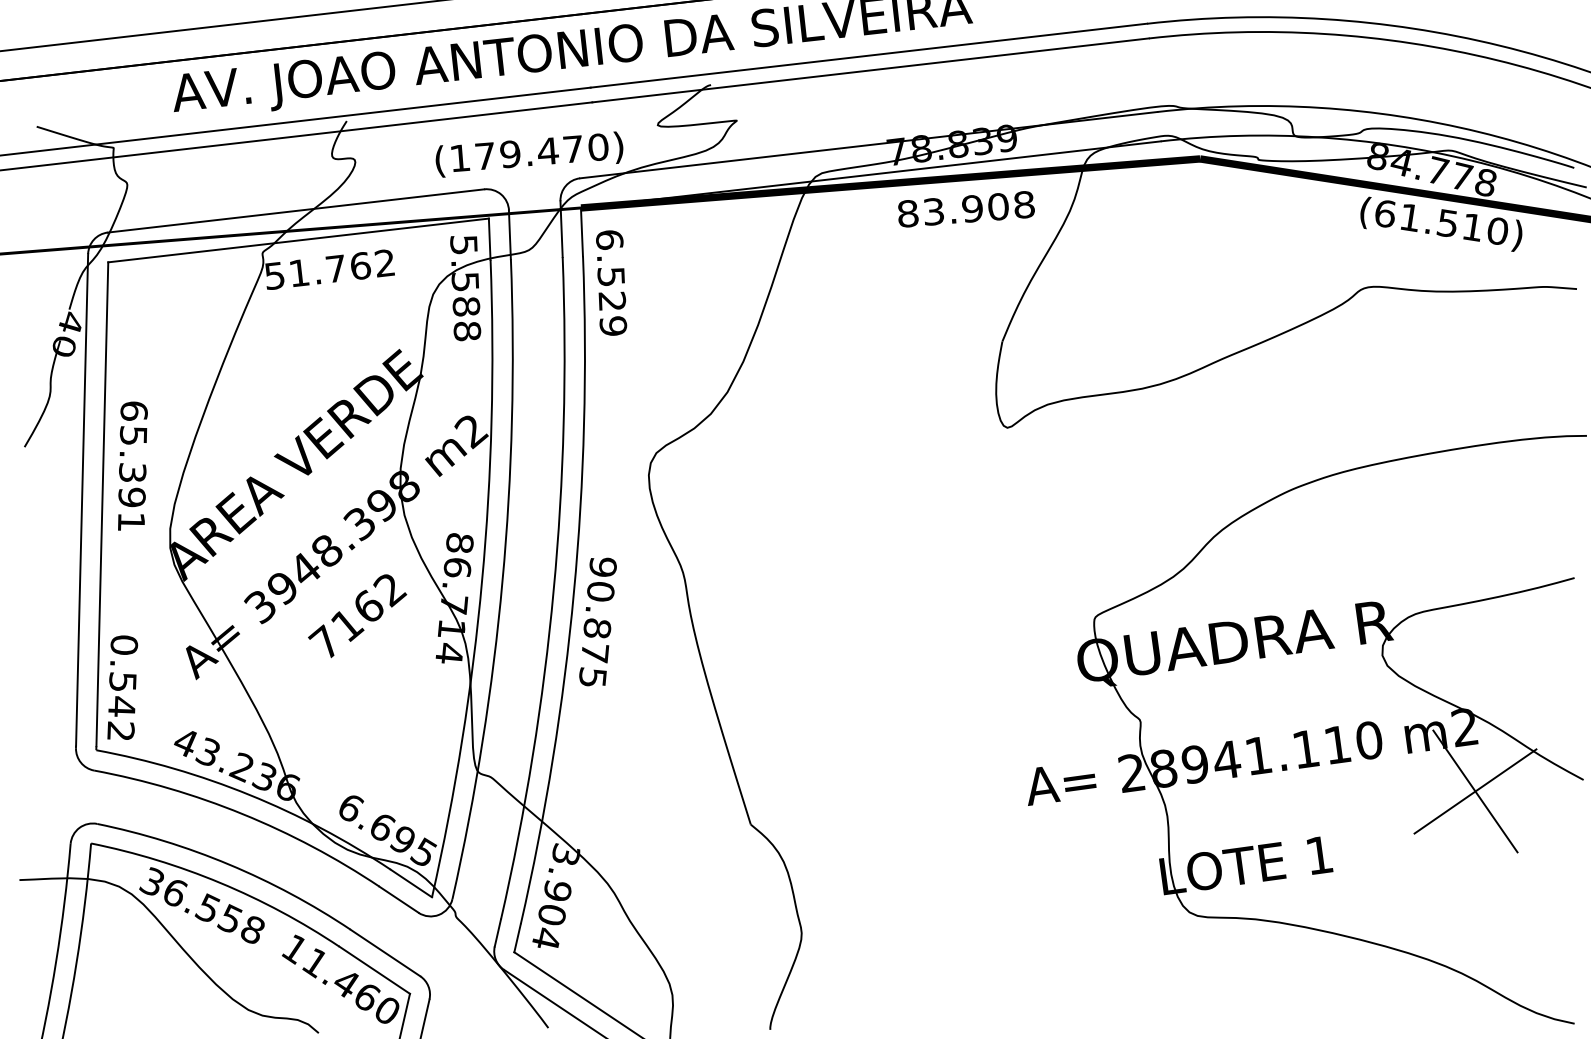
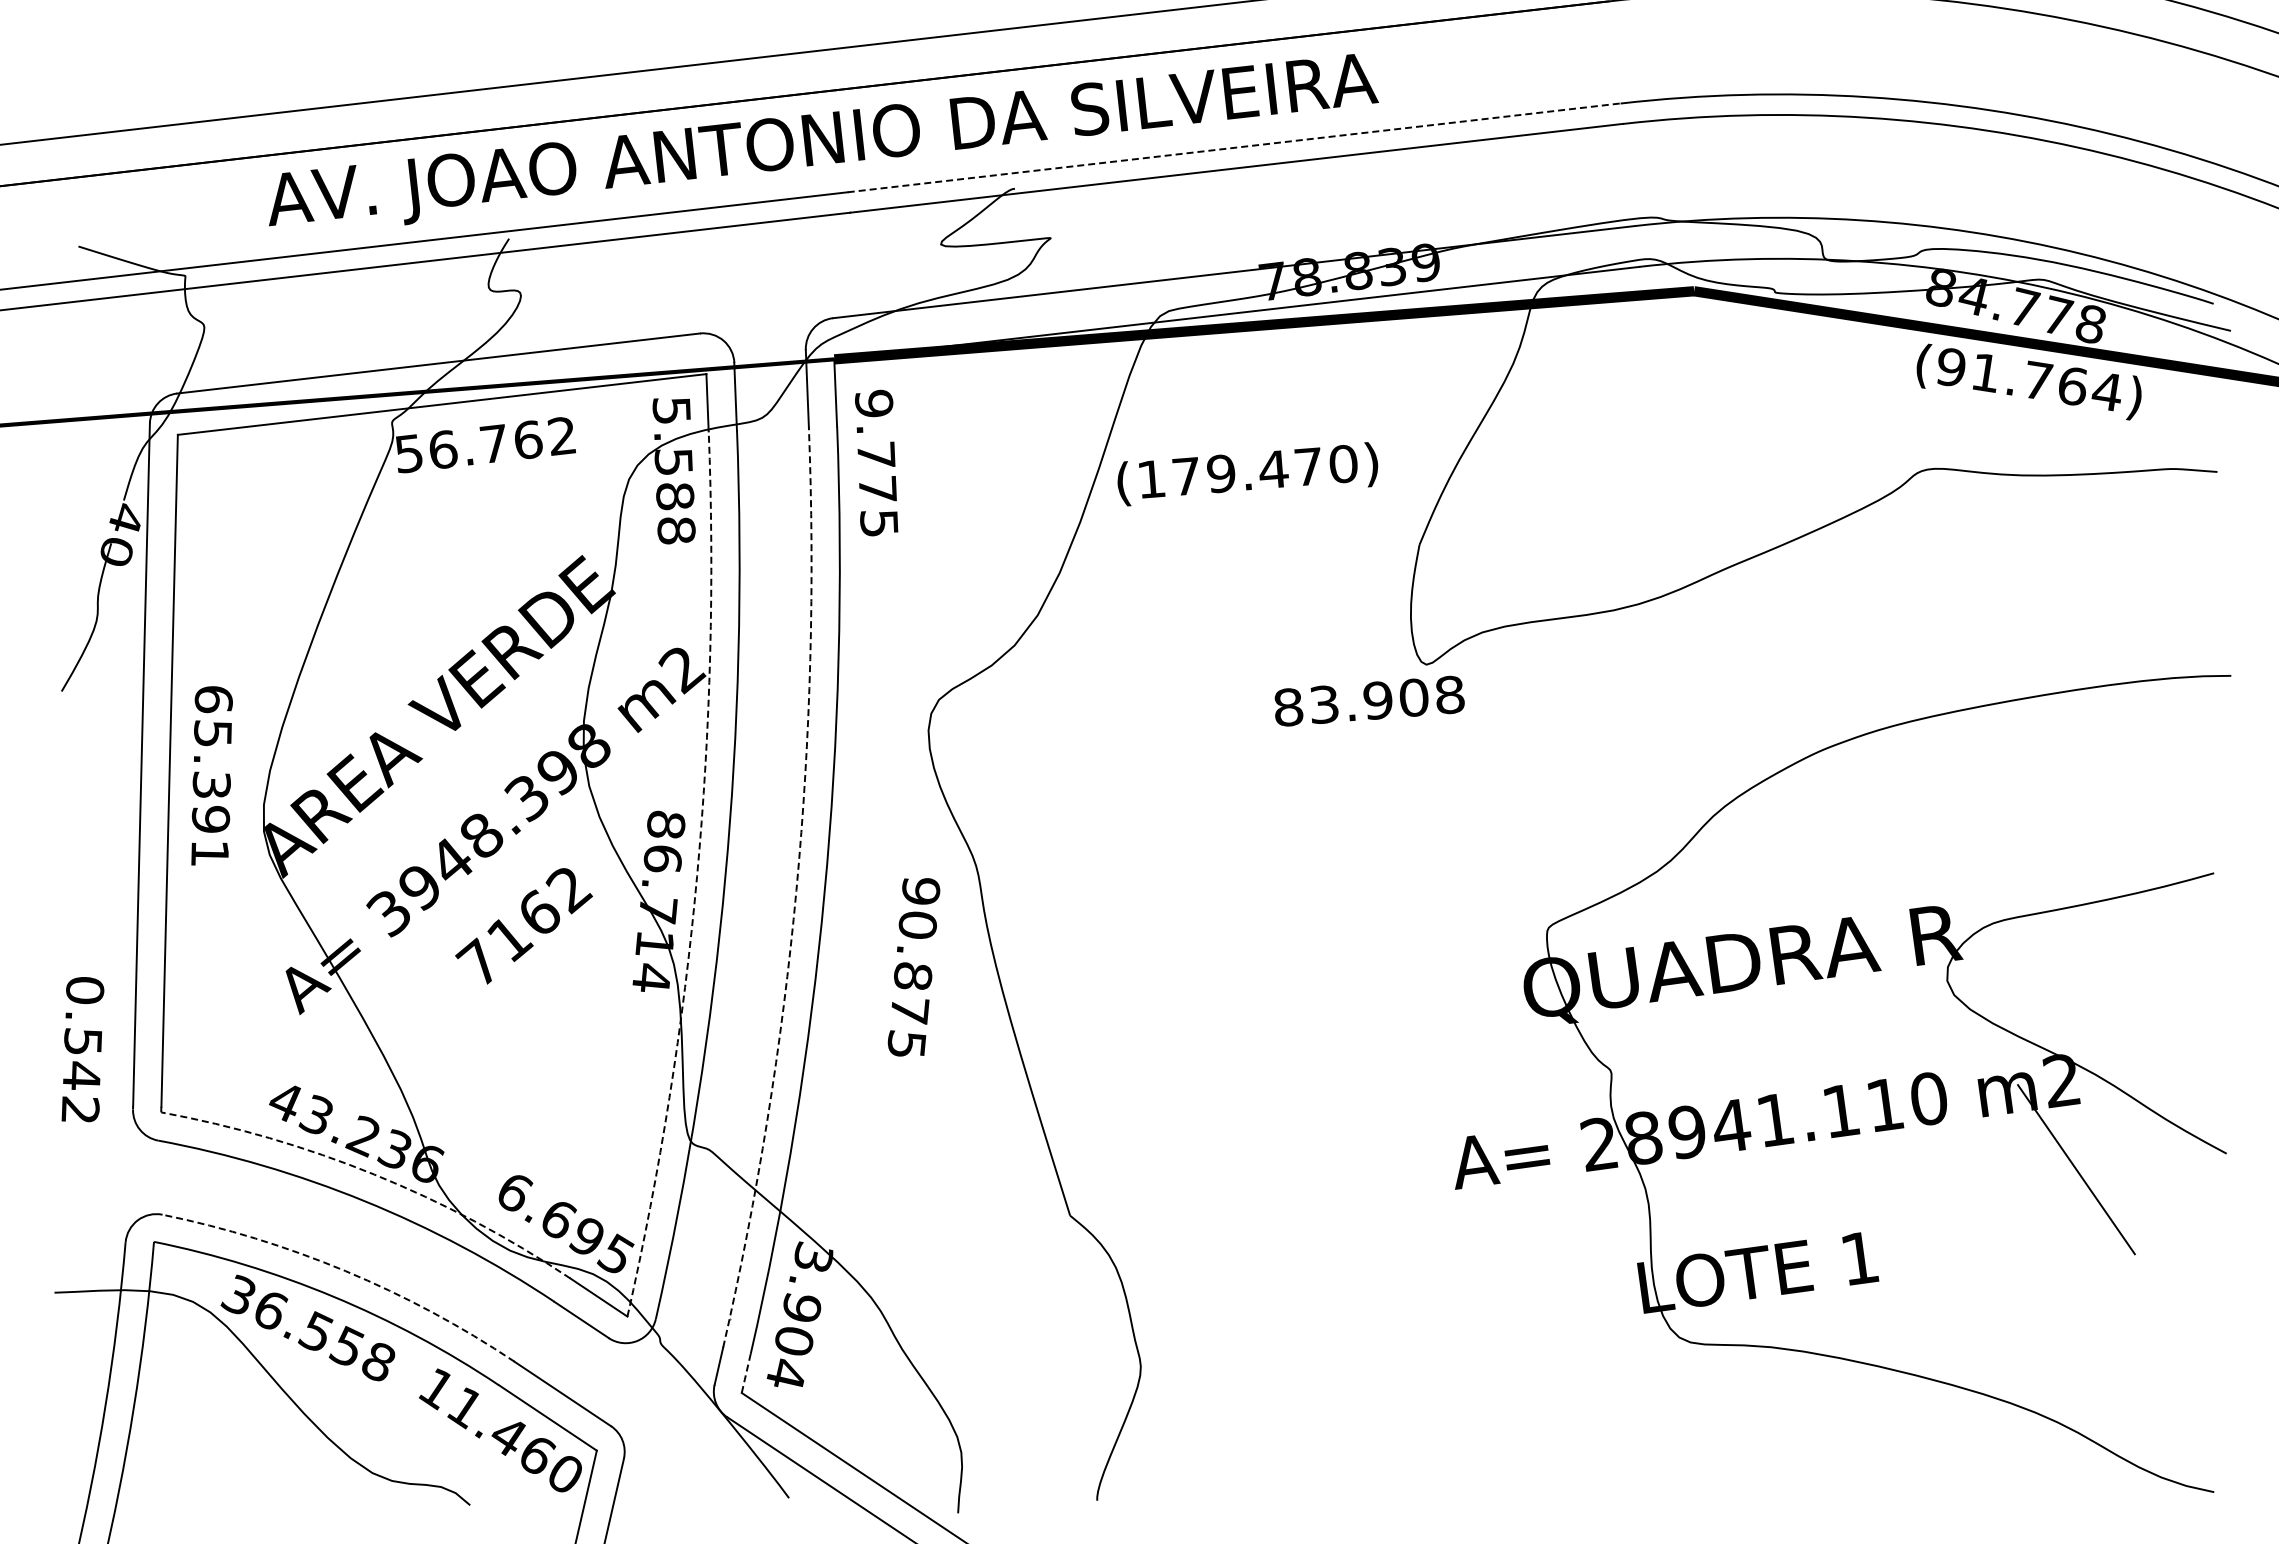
line: (869, 55) -> (1234, 147), solid -> dashed
part: (529, 161) -> (1248, 483), moved
text: (966, 208) -> (1369, 700), moved
text: (1441, 222) -> (2029, 379), (61.510) -> (91.764)
text: (299, 272) -> (443, 449), 51.762 -> 56.762
text: (611, 282) -> (876, 462), 6.529 -> 9.775
text: (132, 465) -> (211, 775), moved
arc: (482, 580) -> (697, 876), solid -> dashed
arc: (553, 590) -> (796, 890), solid -> dashed
text: (597, 622) -> (913, 967), moved
text: (122, 687) -> (82, 1049), moved
line: (1475, 791) -> (2076, 1169), removed
arc: (249, 794) -> (374, 1174), solid -> dashed
arc: (228, 864) -> (345, 1271), solid -> dashed
line: (517, 938) -> (746, 1373), solid -> dashed

